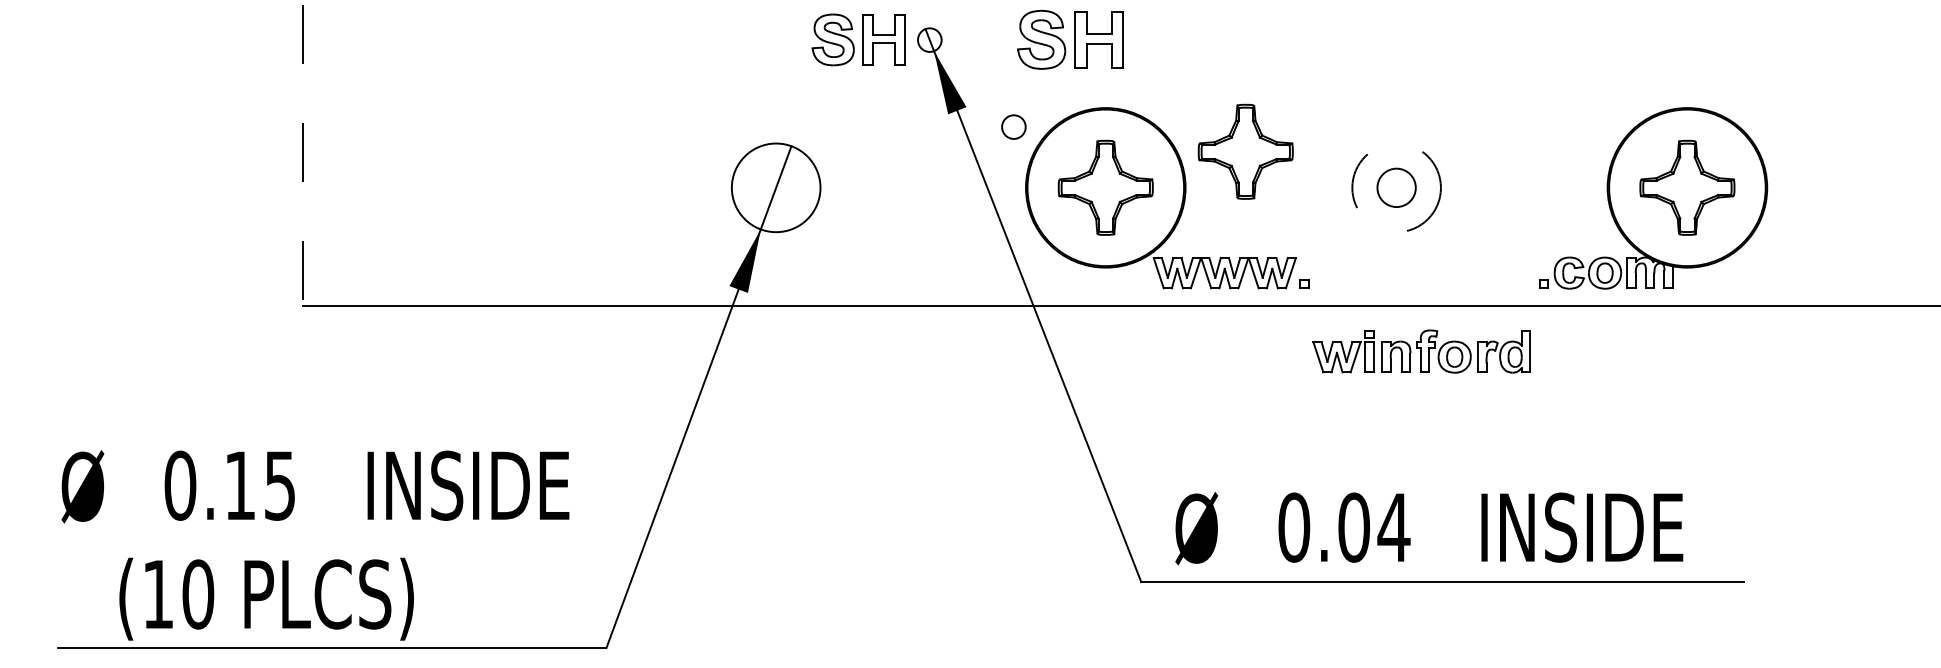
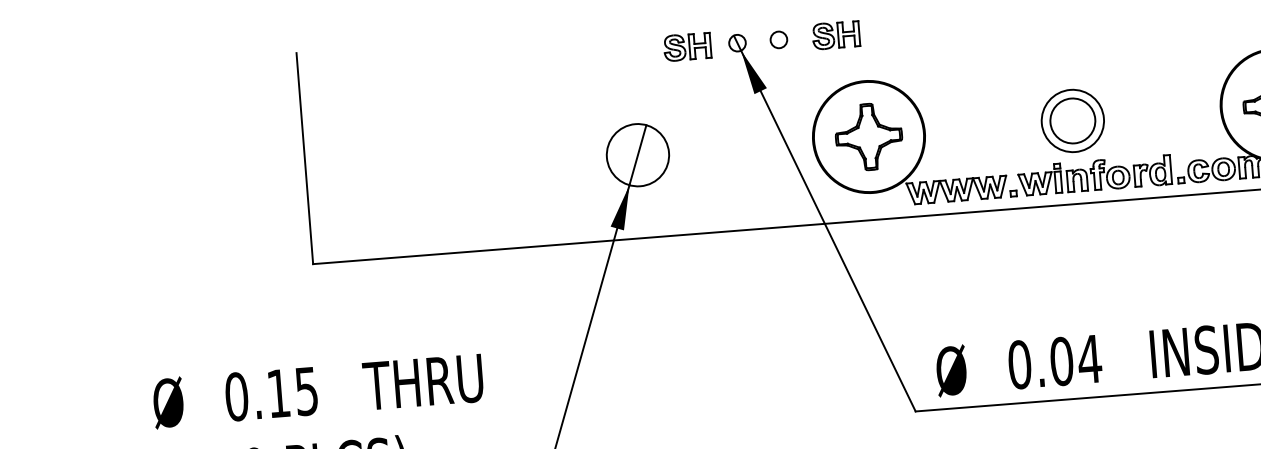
part: (857, 40) -> (686, 47), size x0.71
part: (1070, 40) -> (836, 35), size x0.62
circle: (1013, 126) -> (778, 39), moved
part: (1245, 151) -> (964, 103), removed
line: (303, 155) -> (304, 158), dashed -> solid
circle: (1396, 187) -> (1072, 120), dashed -> solid
circle: (1396, 187) -> (1072, 120), size x1.67
part: (1421, 351) -> (1094, 175), moved
text: (465, 485) -> (436, 380), INSIDE -> THRU

